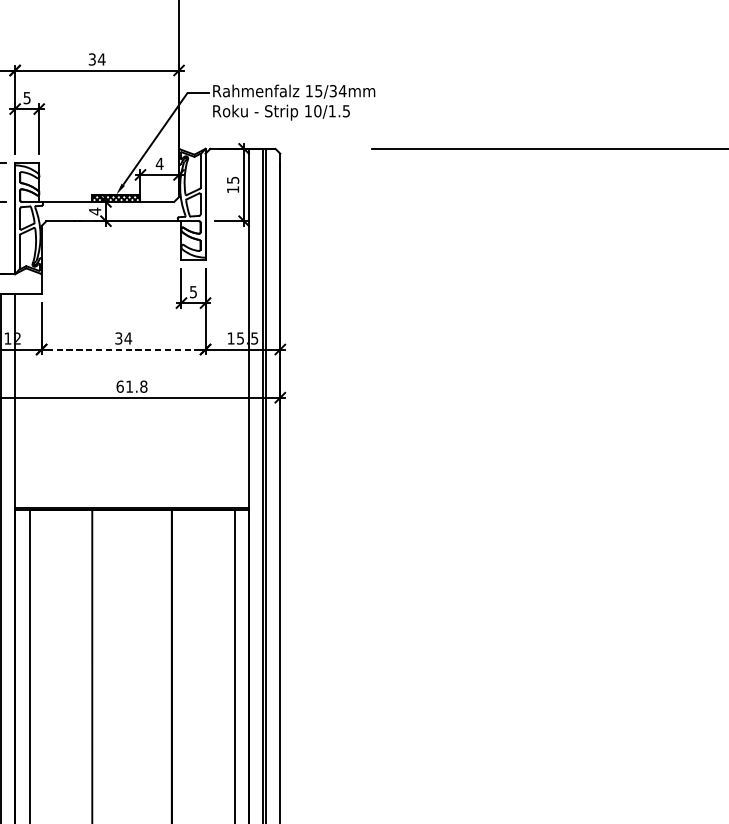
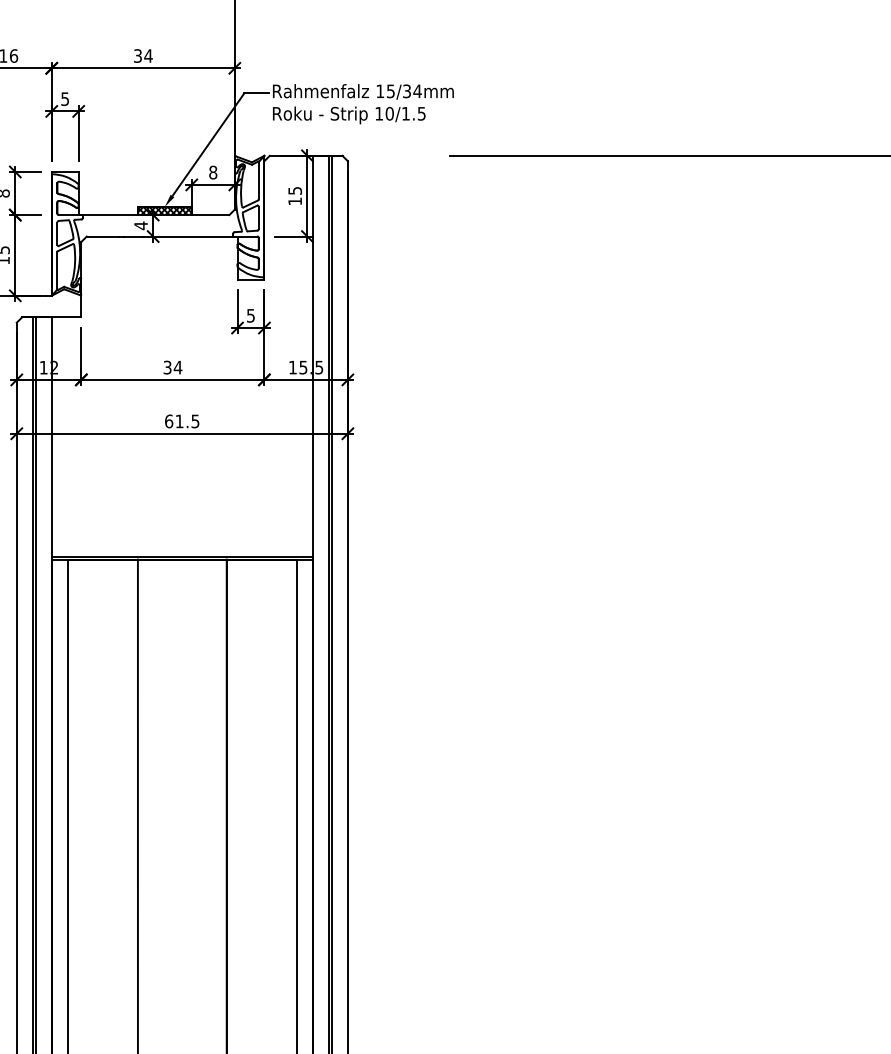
text: (159, 163) -> (212, 172), 4 -> 8
line: (123, 349) -> (172, 379), dashed -> solid
text: (143, 386) -> (195, 421), 61.8 -> 61.5

